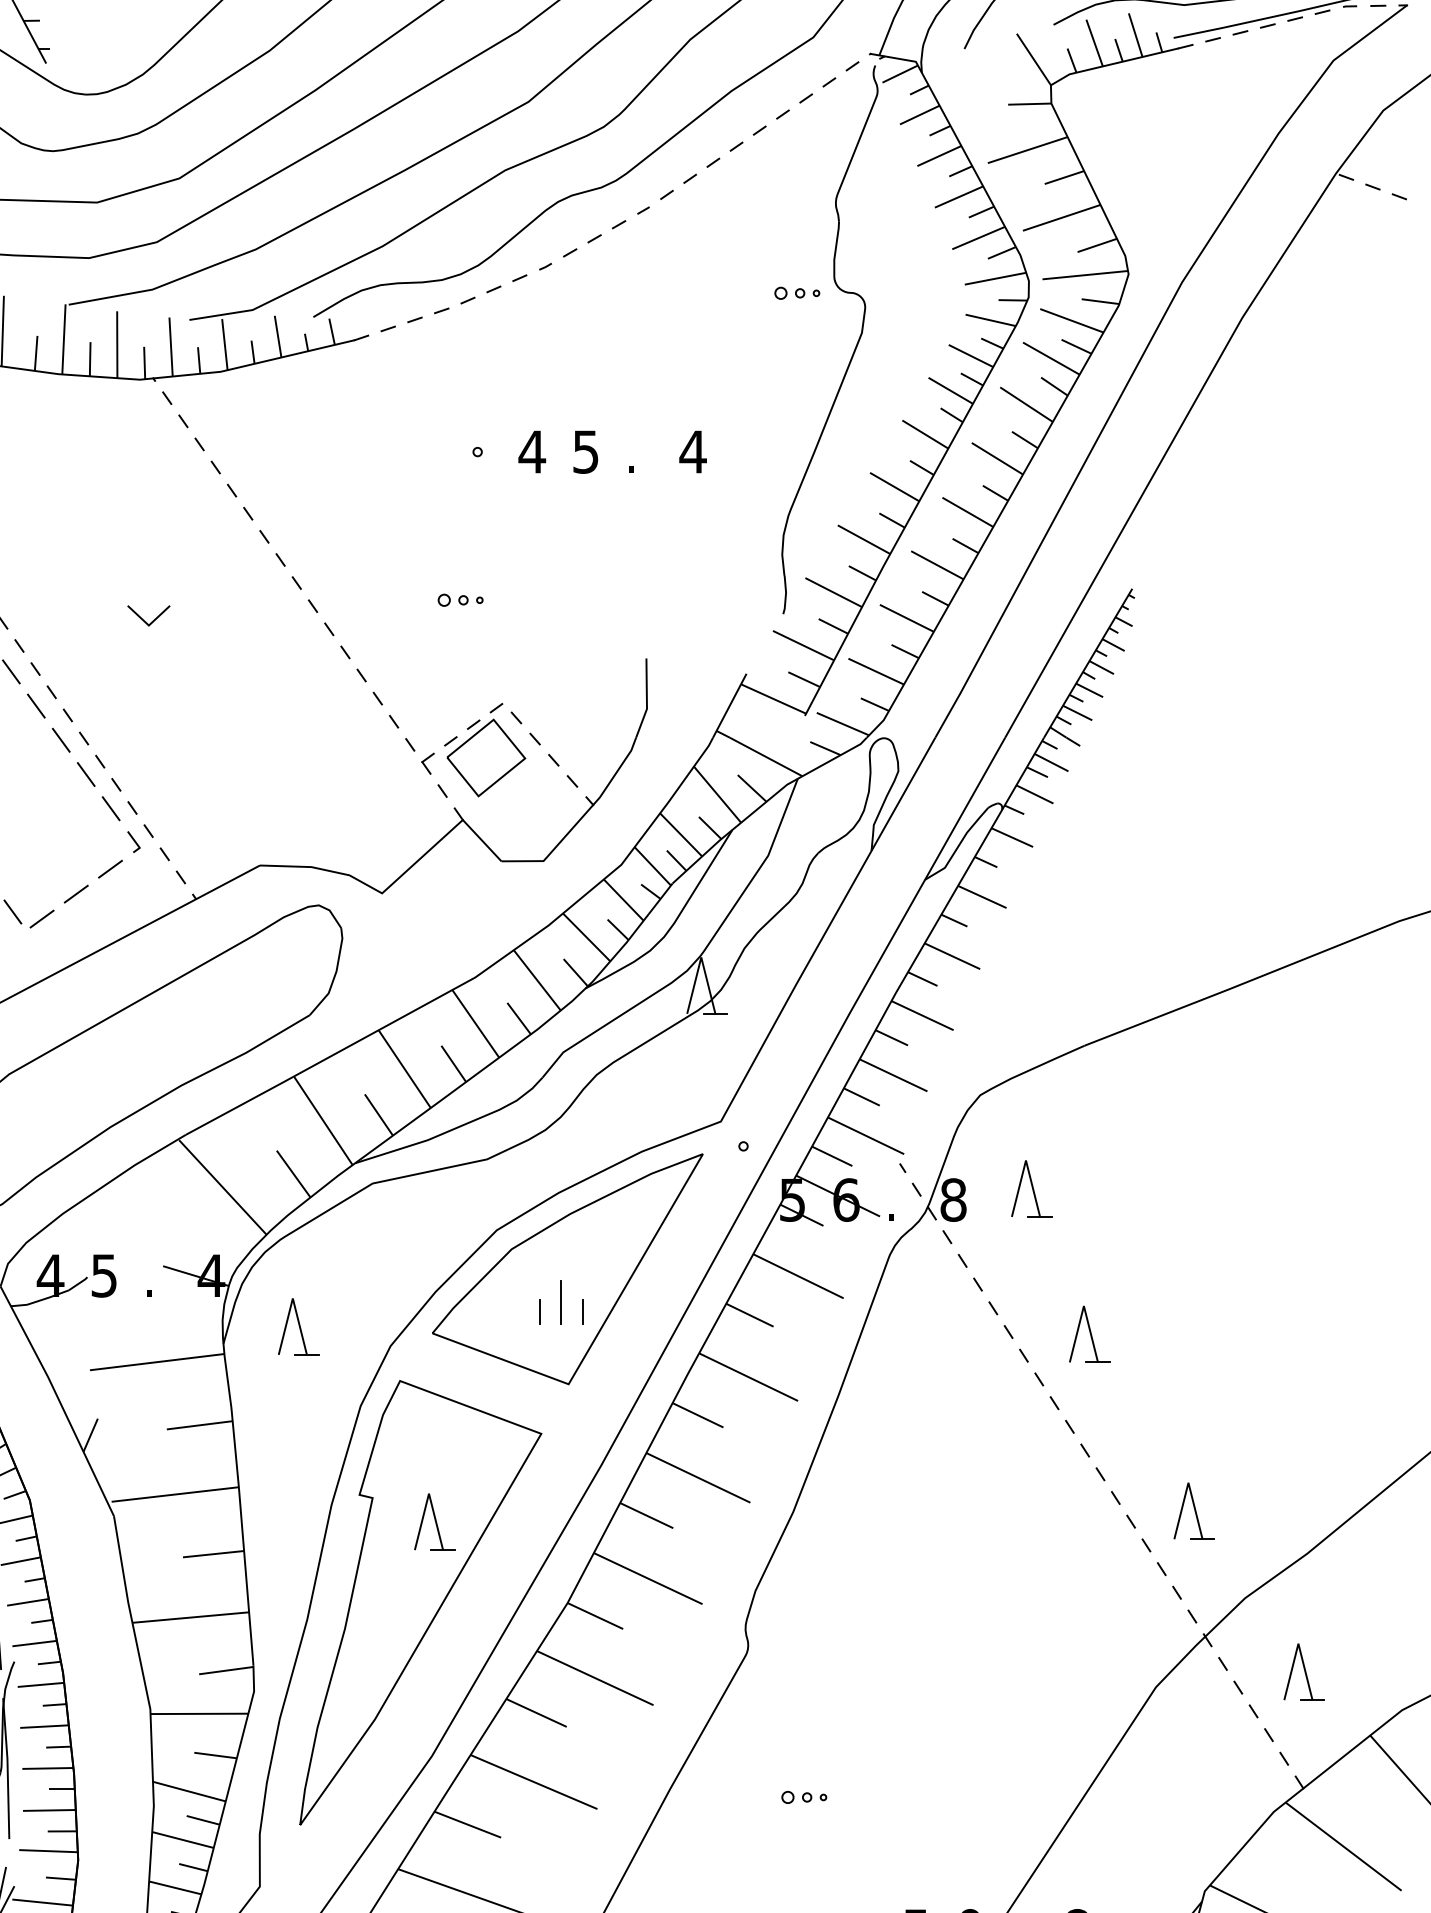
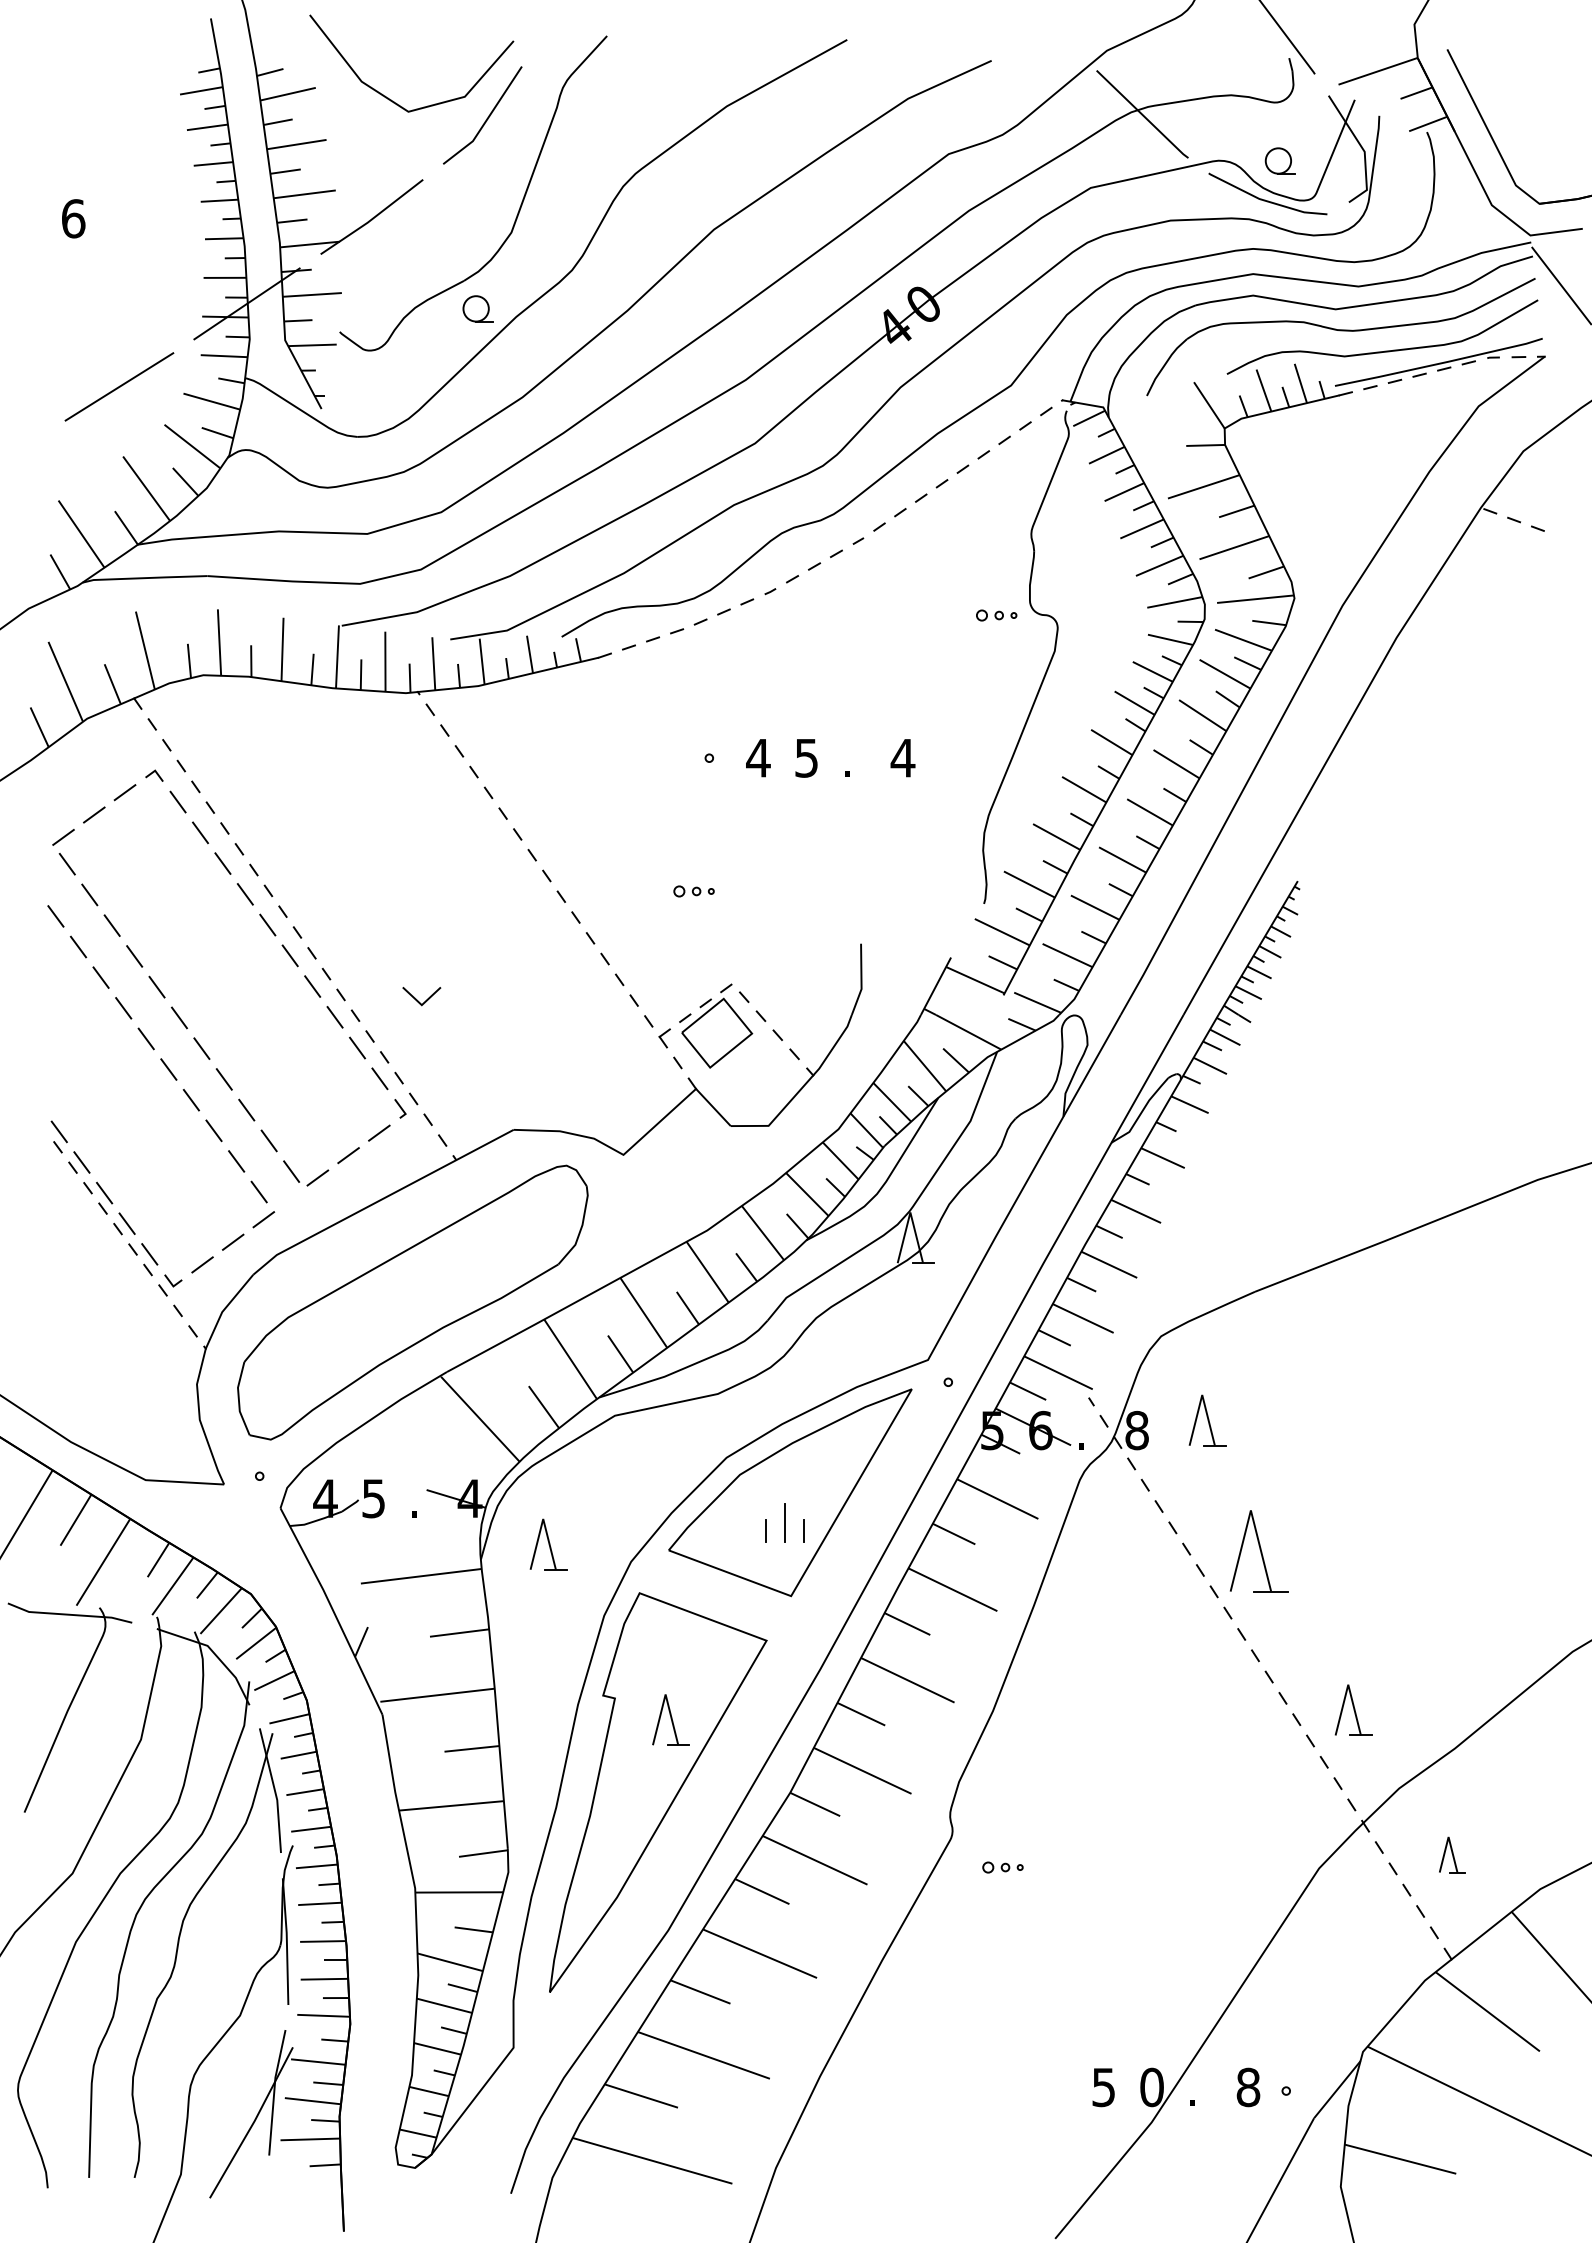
line: (144, 619) -> (417, 999), moved
part: (1089, 1334) -> (1259, 1551), size x1.6
part: (1303, 1671) -> (1451, 1854), size x0.7
part: (803, 1797) -> (1002, 1867), moved

